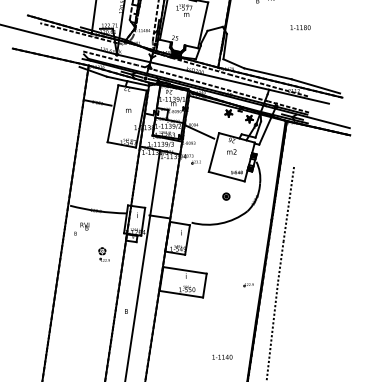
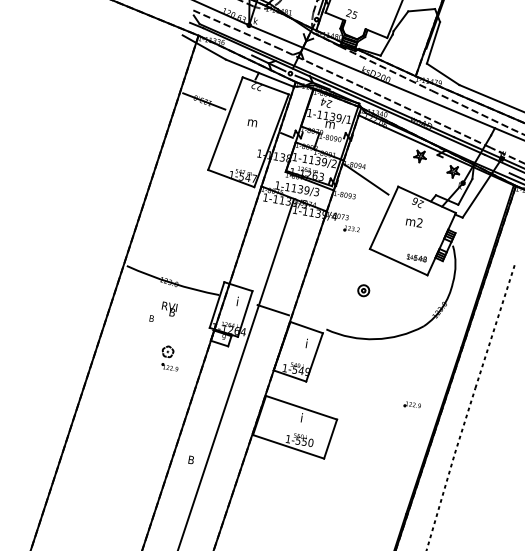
part: (226, 196) -> (363, 290), moved
text: (81, 228) -> (163, 311), moved
part: (248, 285) -> (411, 406), moved

